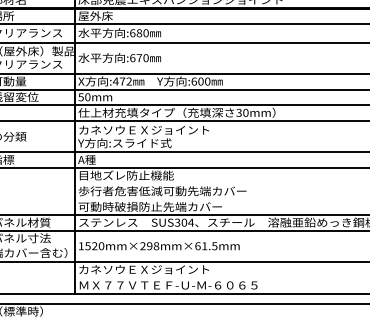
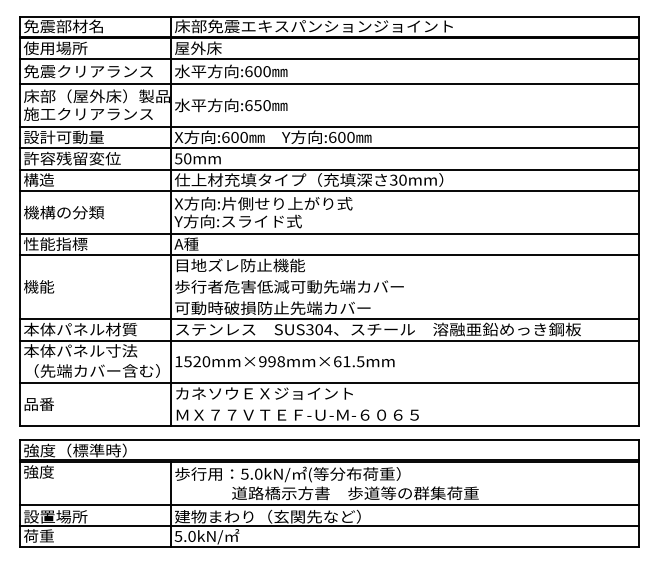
text: (139, 33) -> (257, 71), :680 -> :600
text: (139, 58) -> (257, 105), :670 -> :650
text: (122, 80) -> (234, 136), :472 -> :600
text: (143, 130) -> (263, 203), カネソウＥＸジョイント -> X方向:片側せり上がり式
text: (142, 246) -> (262, 361), 1520mm×298mm×61.5mm -> 1520mm×998mm×61.5mm

